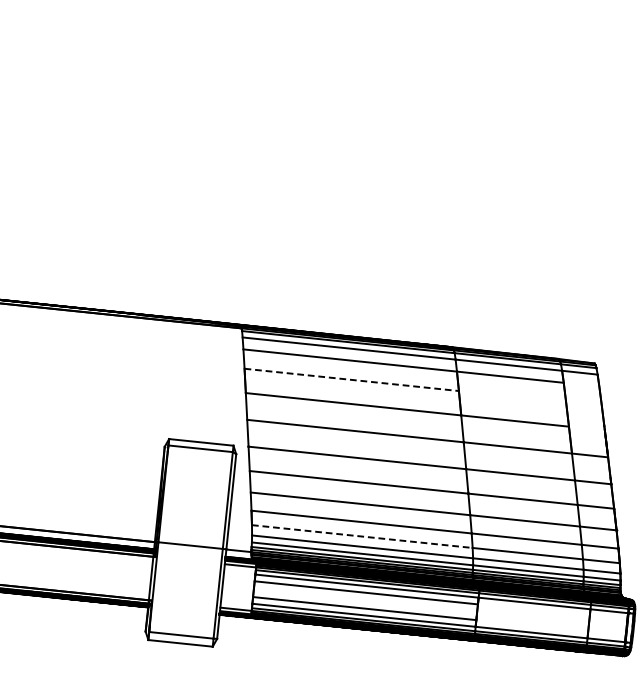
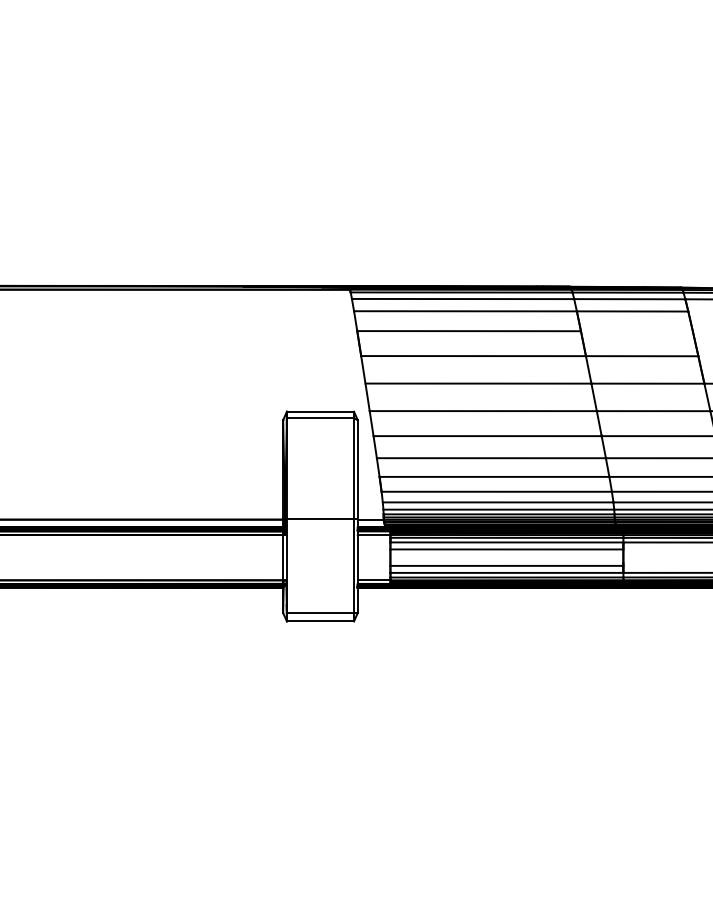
line: (352, 380) -> (469, 331), dashed -> solid
line: (363, 536) -> (497, 491), dashed -> solid

